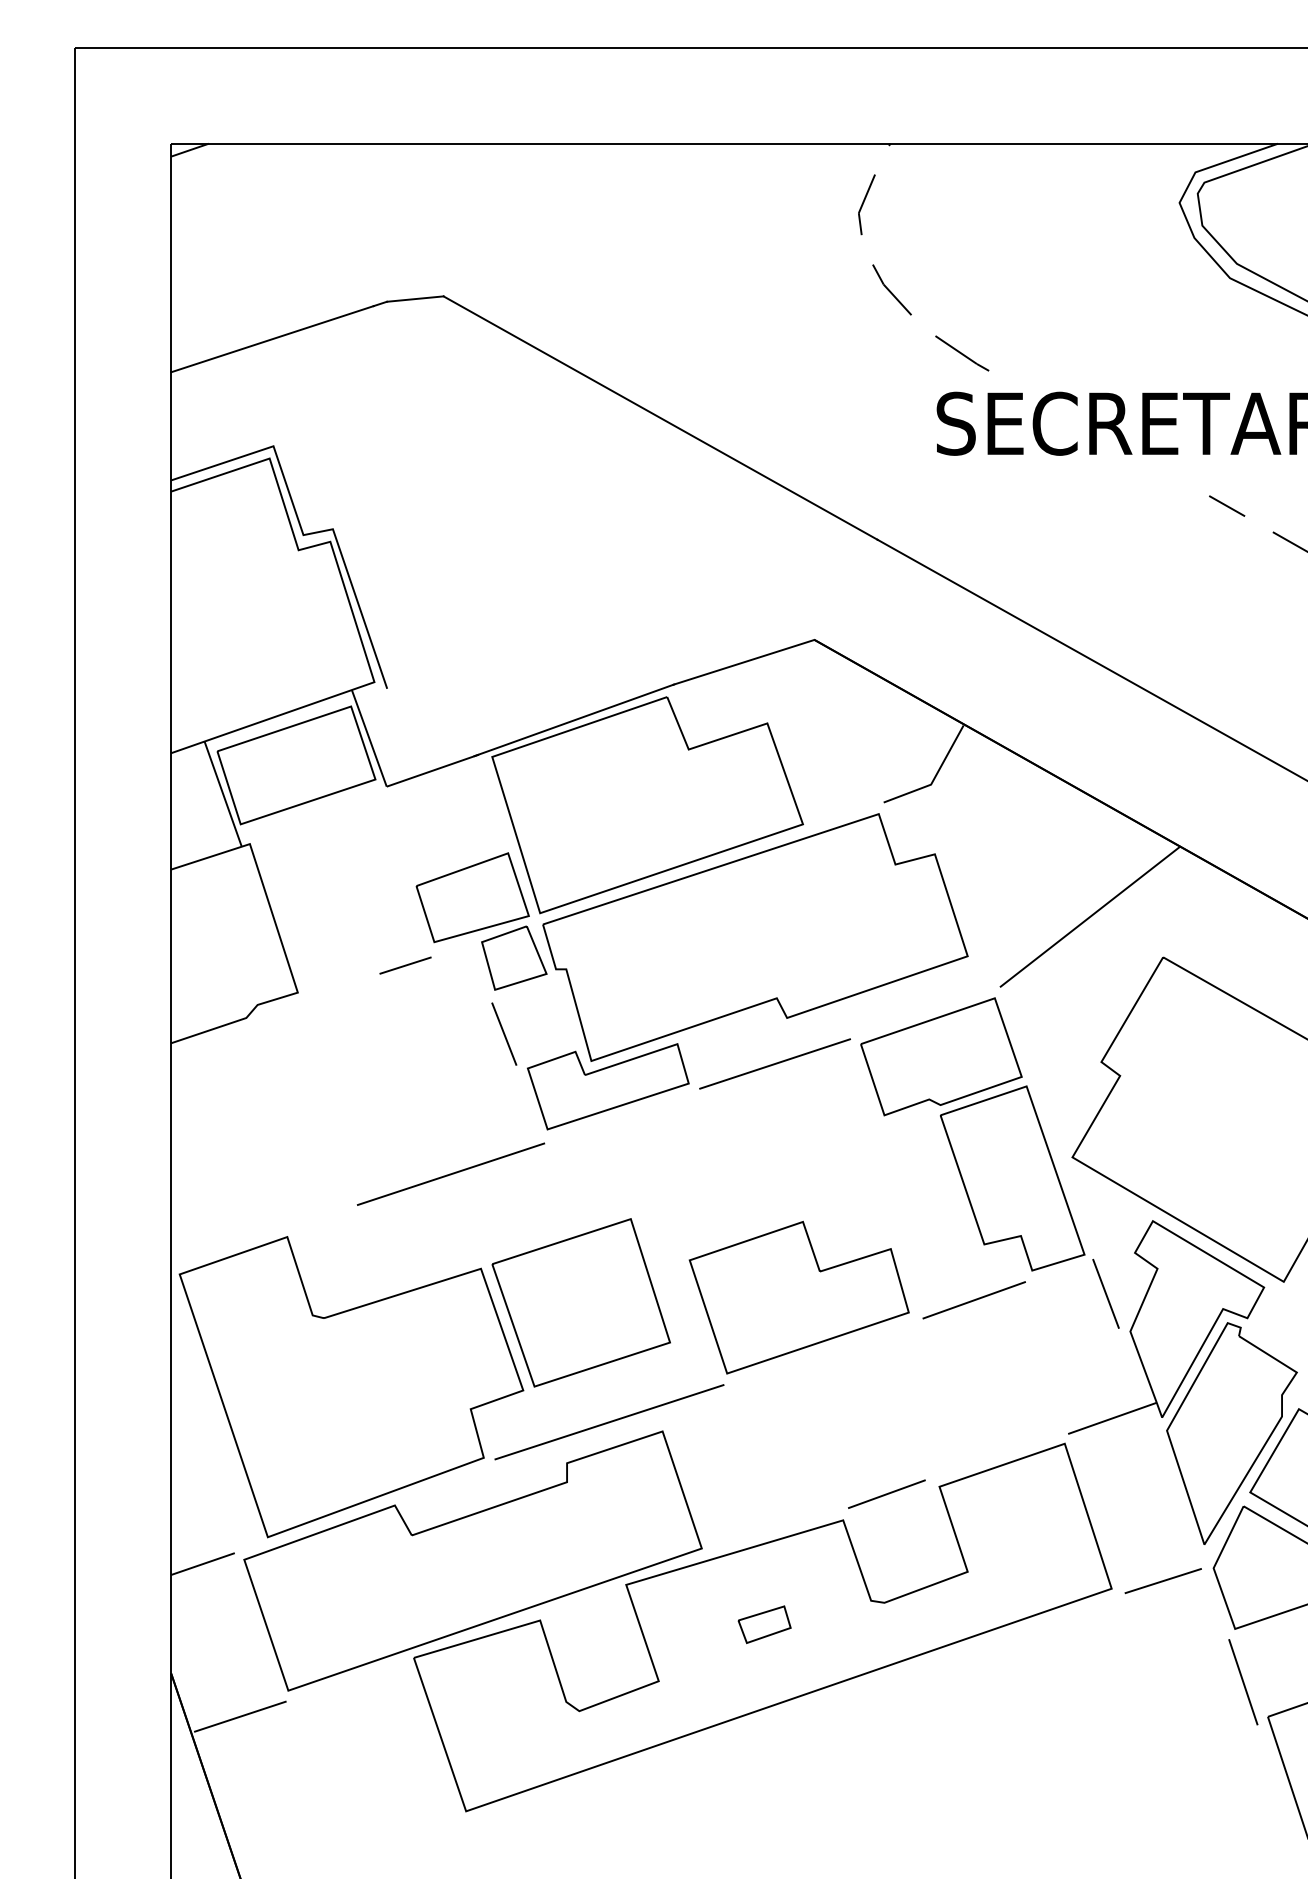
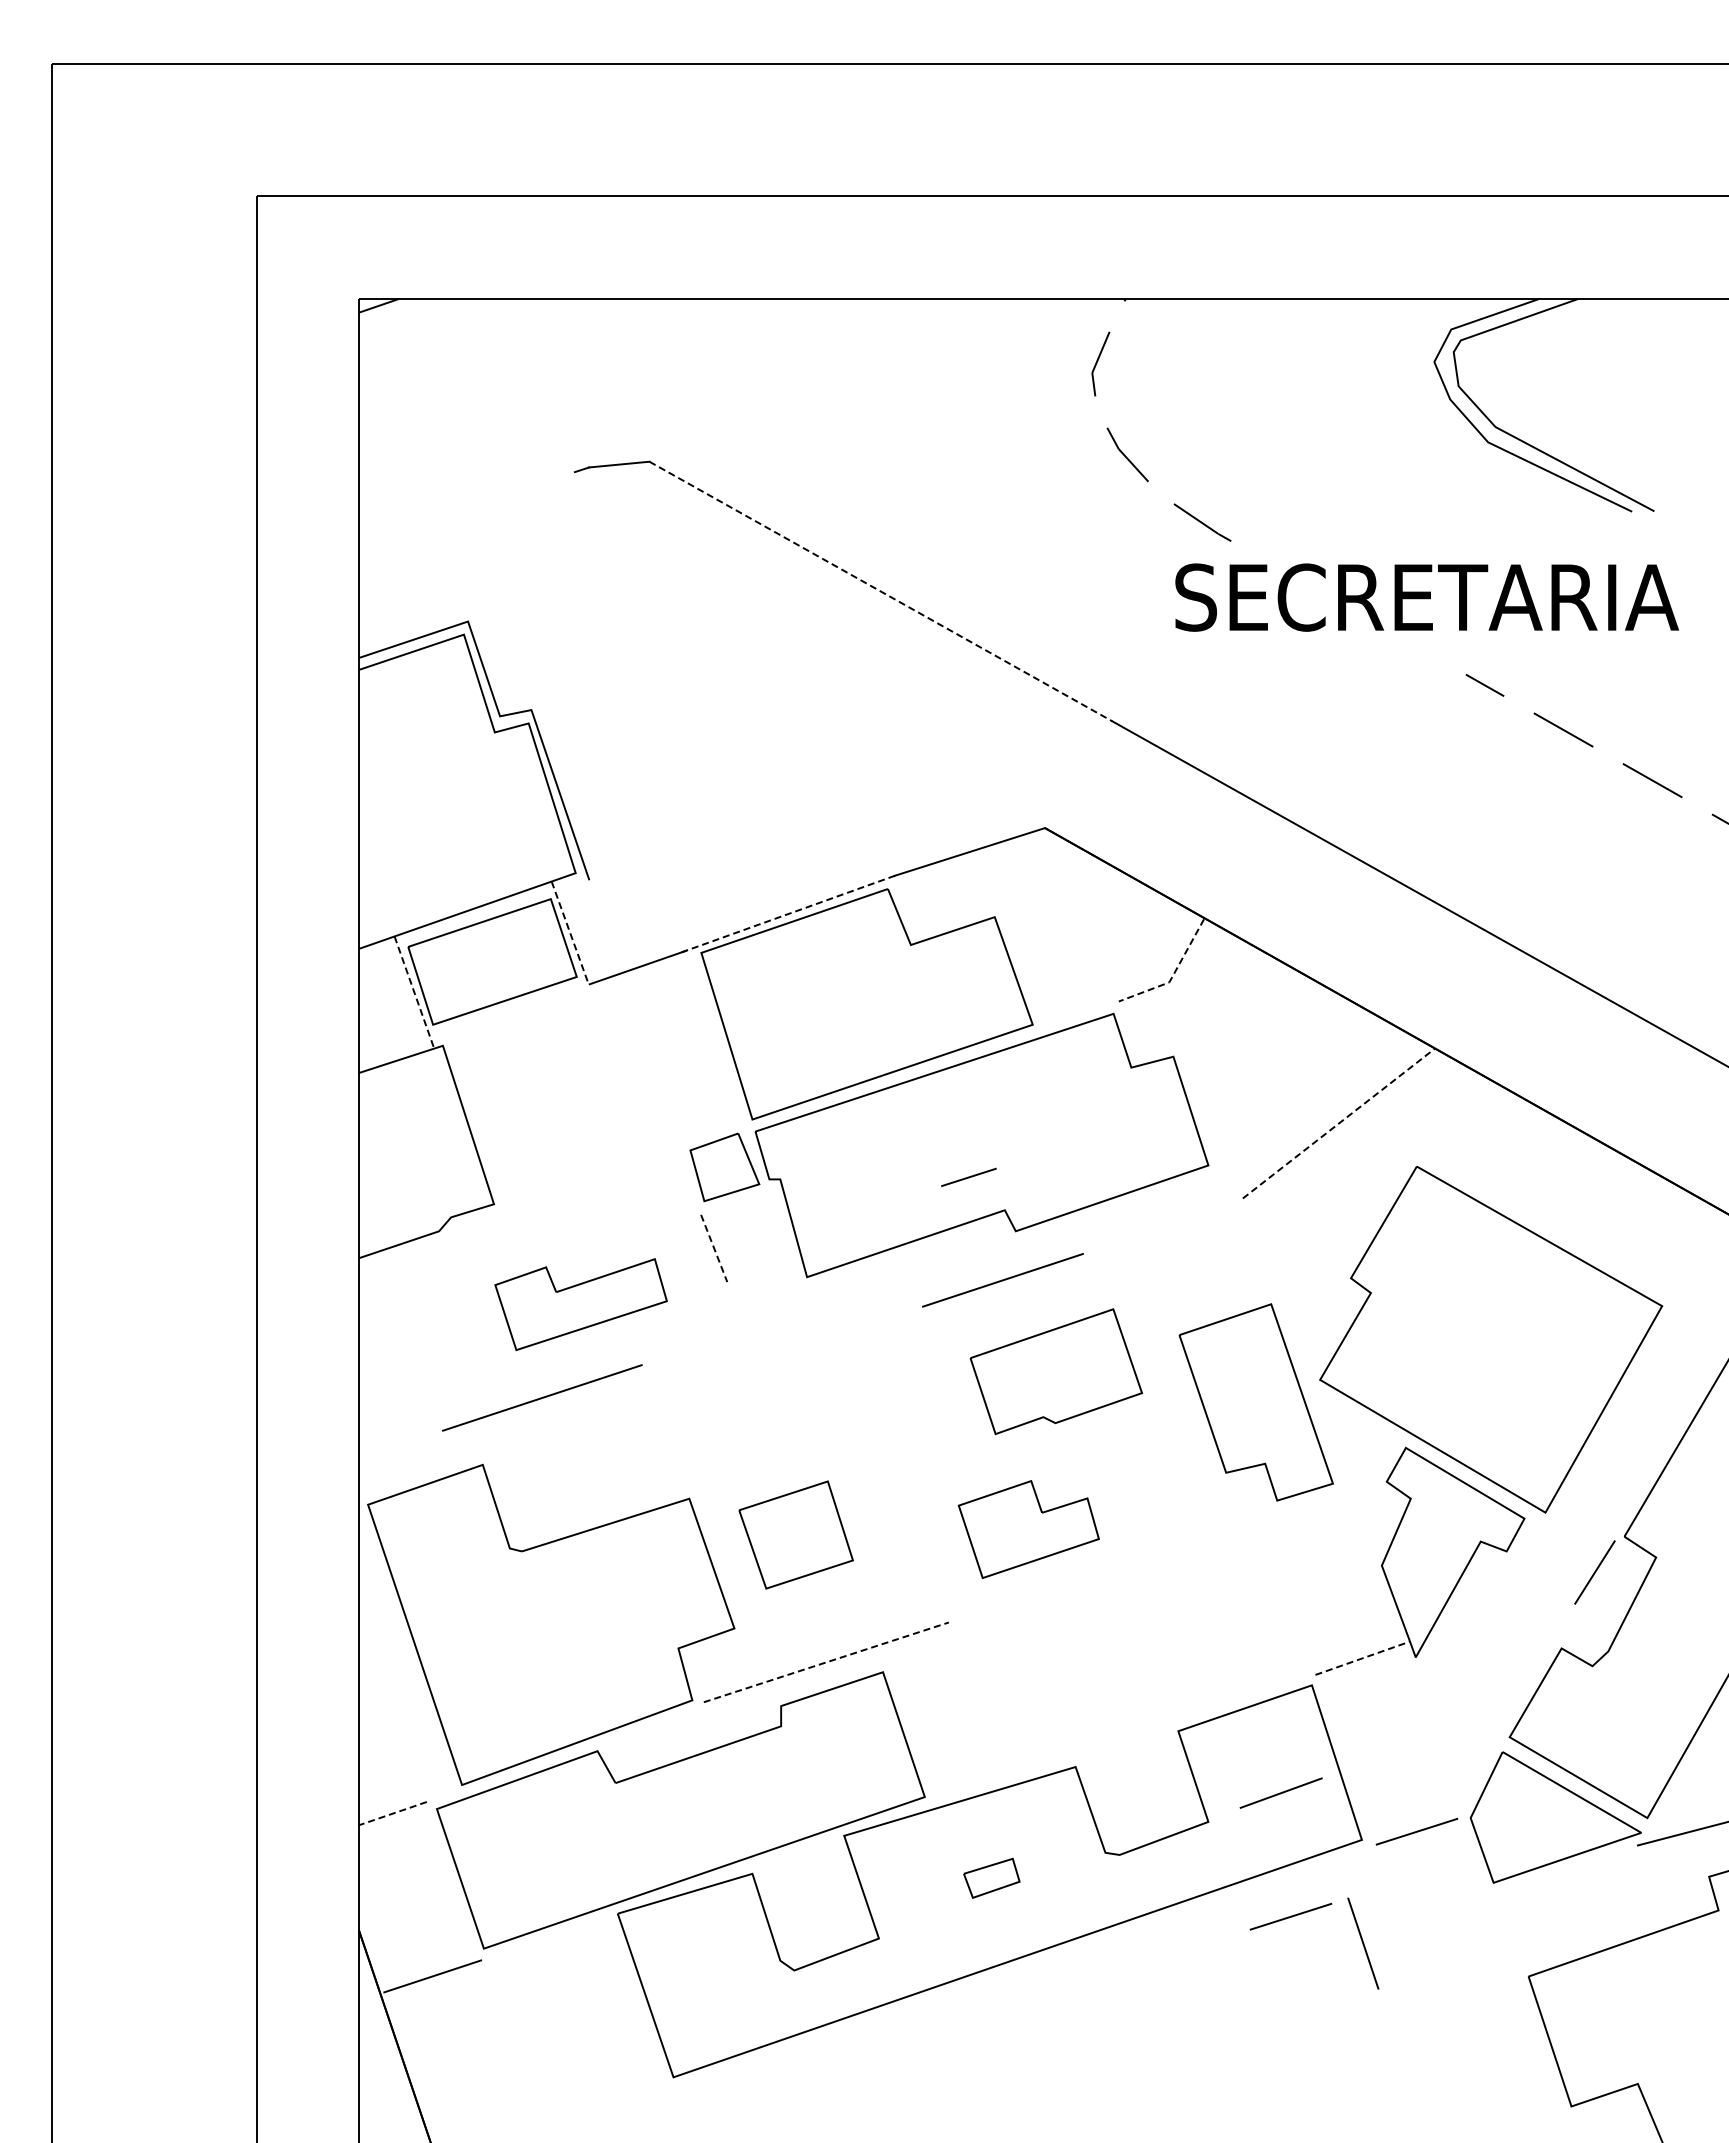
line: (272, 339) -> (466, 507), removed
line: (661, 418) -> (881, 591), solid -> dashed
line: (573, 720) -> (788, 914), solid -> dashed
line: (369, 738) -> (570, 933), solid -> dashed
line: (934, 778) -> (1173, 975), solid -> dashed
line: (223, 795) -> (414, 993), solid -> dashed
part: (472, 897) -> (680, 1102), removed
line: (1090, 916) -> (1339, 1123), solid -> dashed
line: (405, 964) -> (968, 1176), moved
line: (504, 1034) -> (714, 1248), solid -> dashed
part: (941, 1056) -> (1056, 1371), moved
part: (607, 1086) -> (580, 1304), moved
line: (451, 1173) -> (542, 1397), moved
line: (1105, 1293) -> (1355, 1525), removed
part: (799, 1297) -> (1028, 1529), size x0.6
line: (974, 1300) -> (1215, 1532), removed
part: (580, 1302) -> (795, 1534), size x0.6
line: (1113, 1418) -> (1363, 1658), solid -> dashed
line: (609, 1422) -> (826, 1662), solid -> dashed
part: (1232, 1433) -> (1490, 1674), removed
line: (886, 1493) -> (1280, 1792), moved
line: (202, 1563) -> (392, 1813), solid -> dashed
line: (1044, 1660) -> (1290, 1916), added
line: (1243, 1682) -> (1363, 1943), moved

